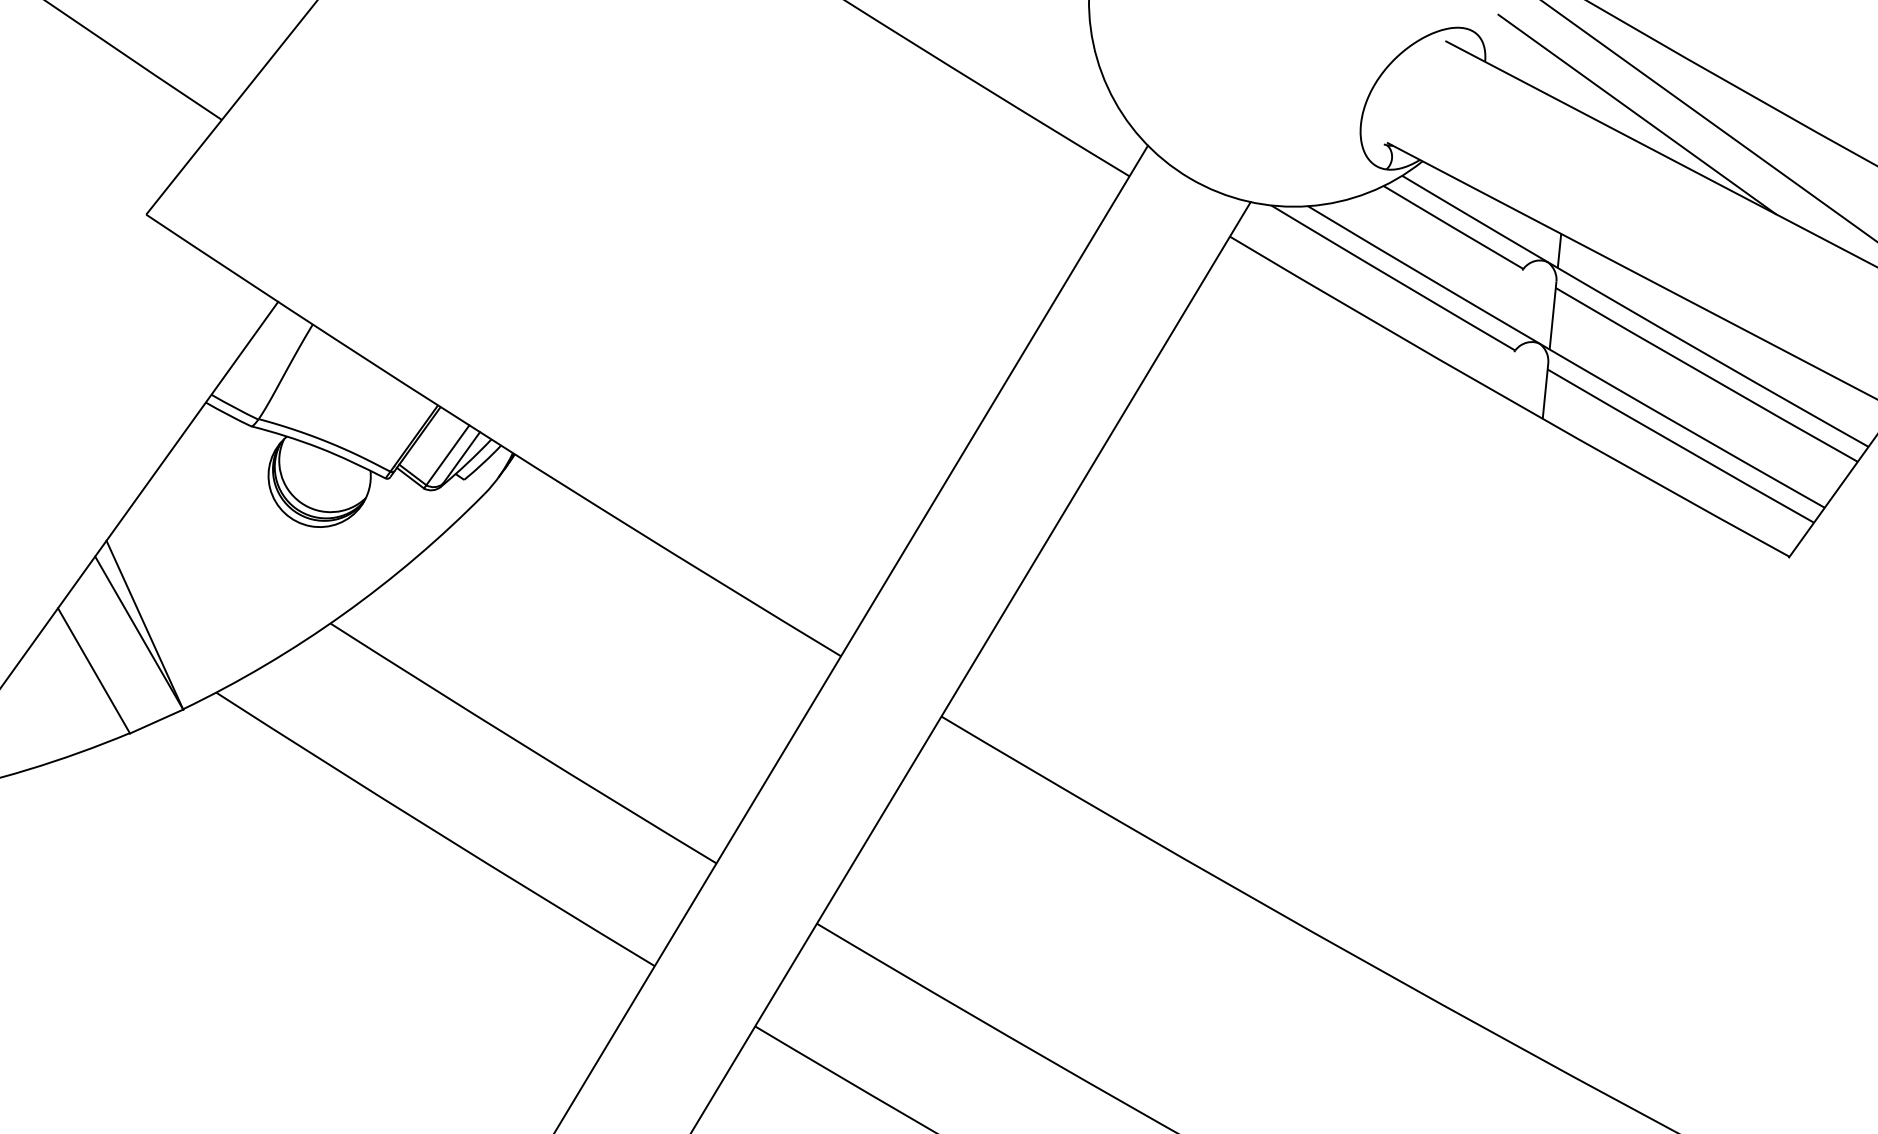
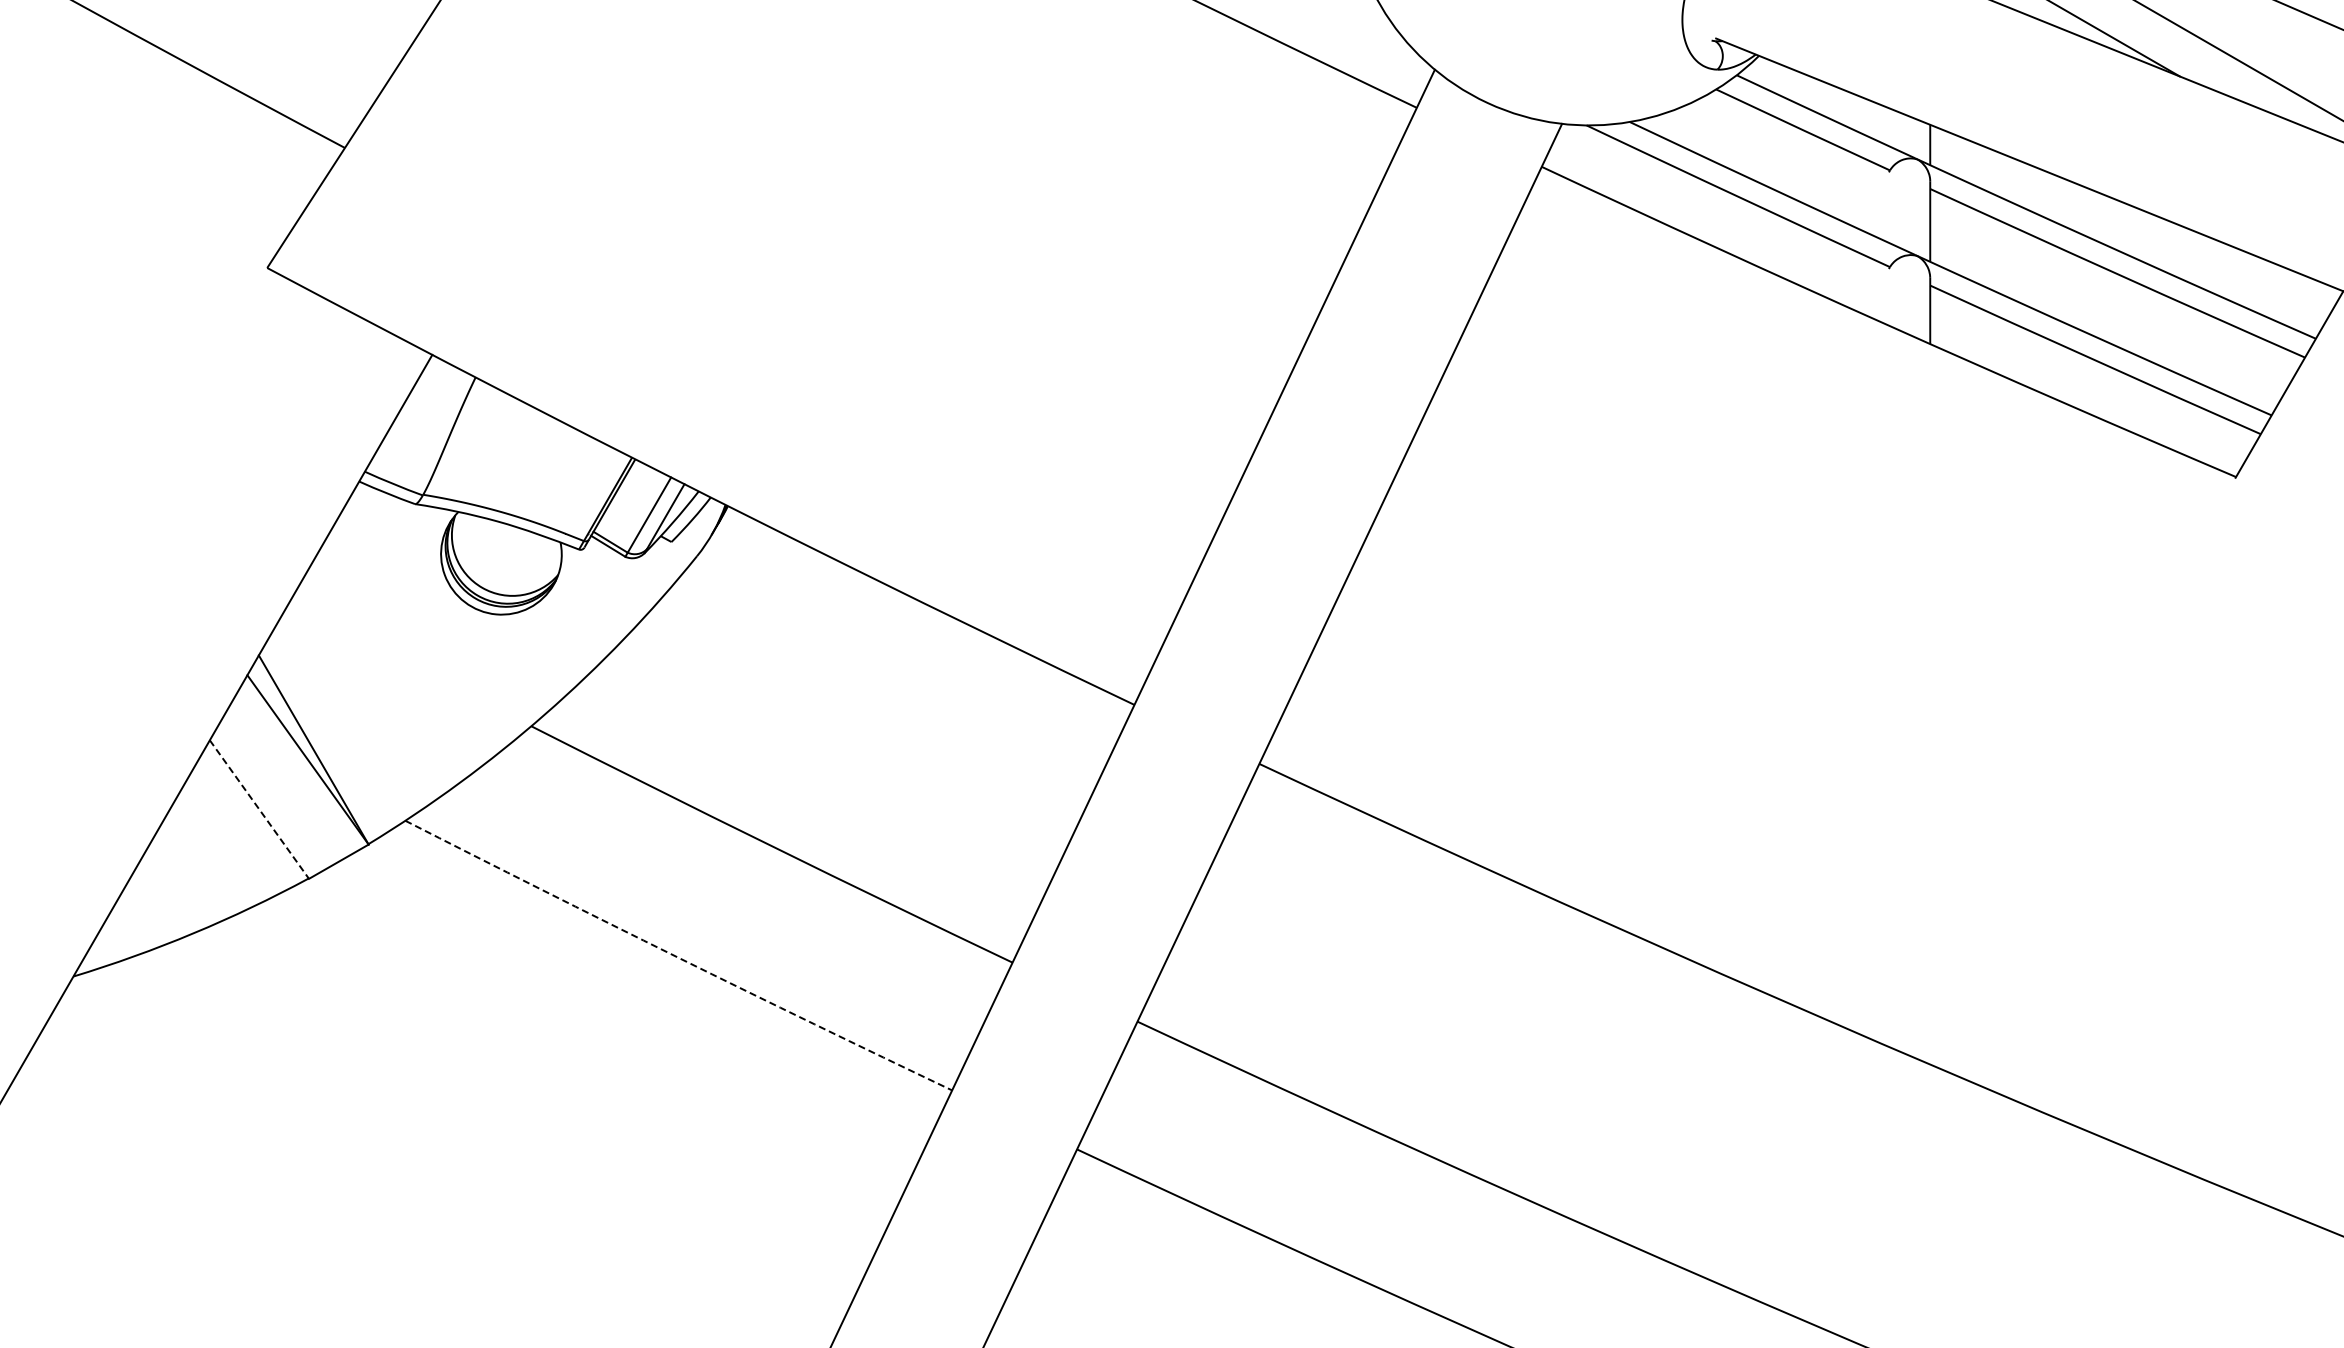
line: (94, 671) -> (259, 810), solid -> dashed
arc: (434, 830) -> (677, 957), solid -> dashed

